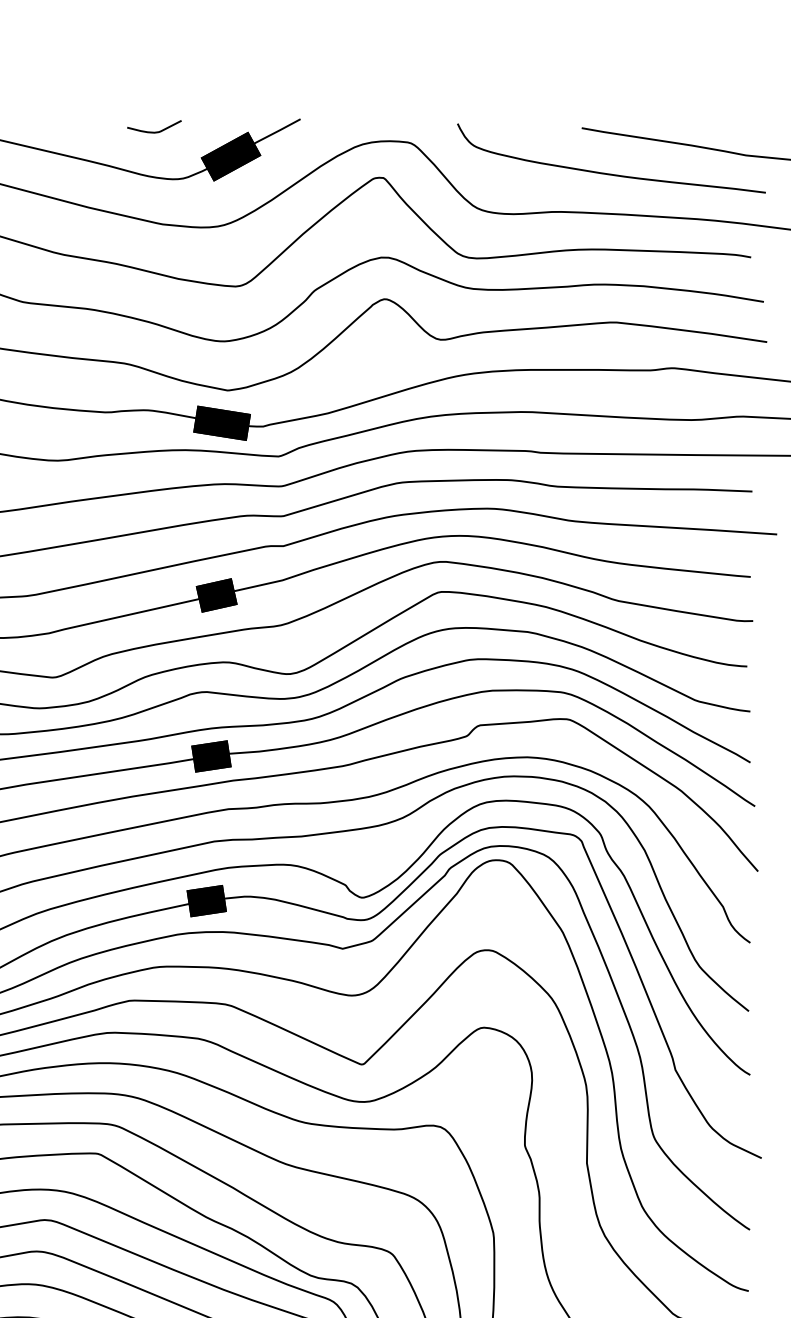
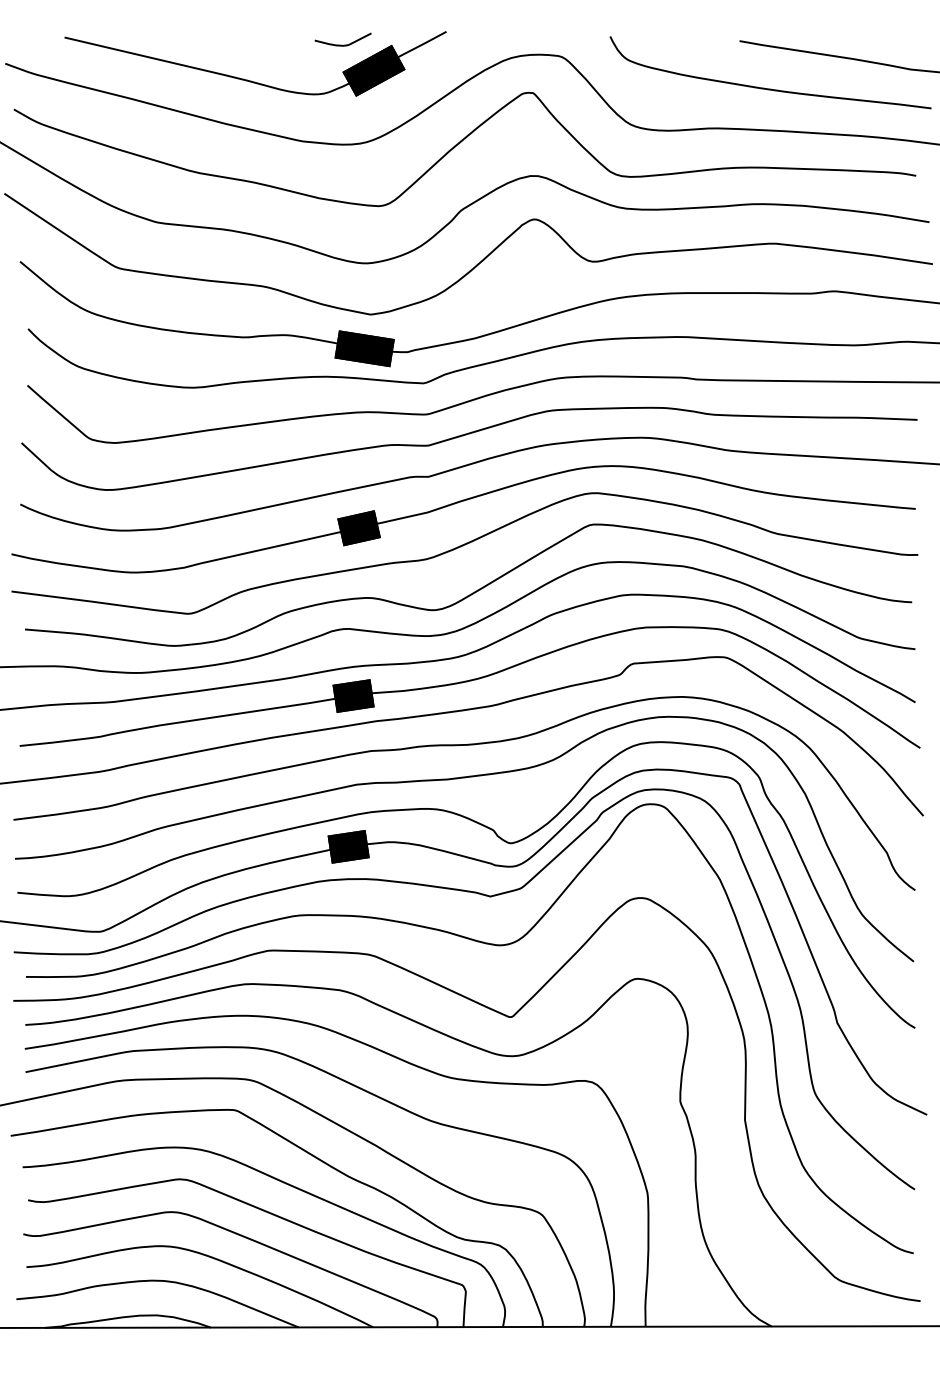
curve: (153, 131) -> (342, 44), moved

